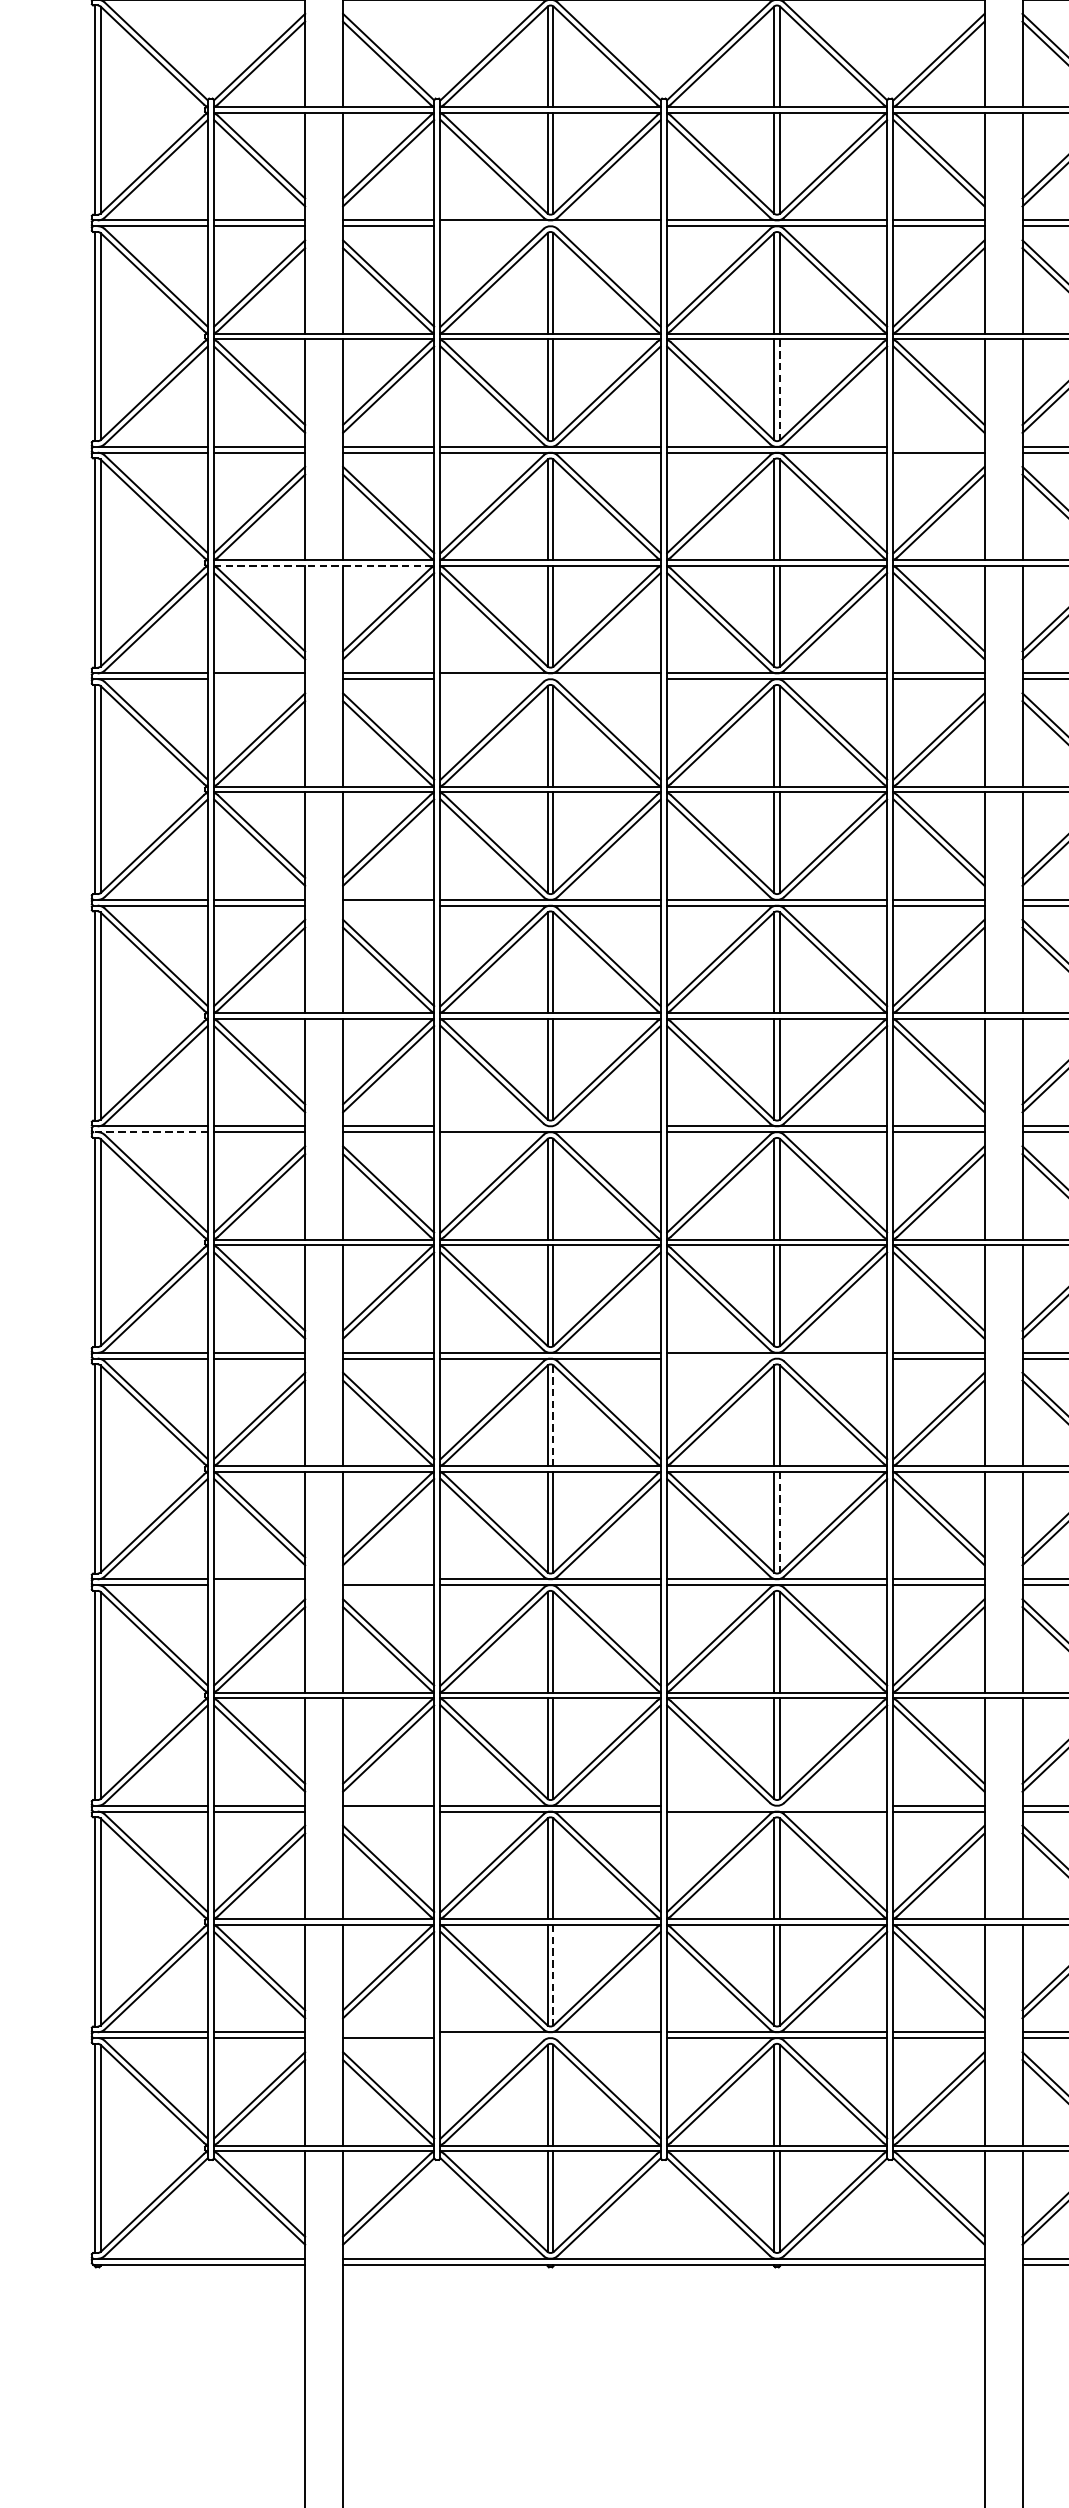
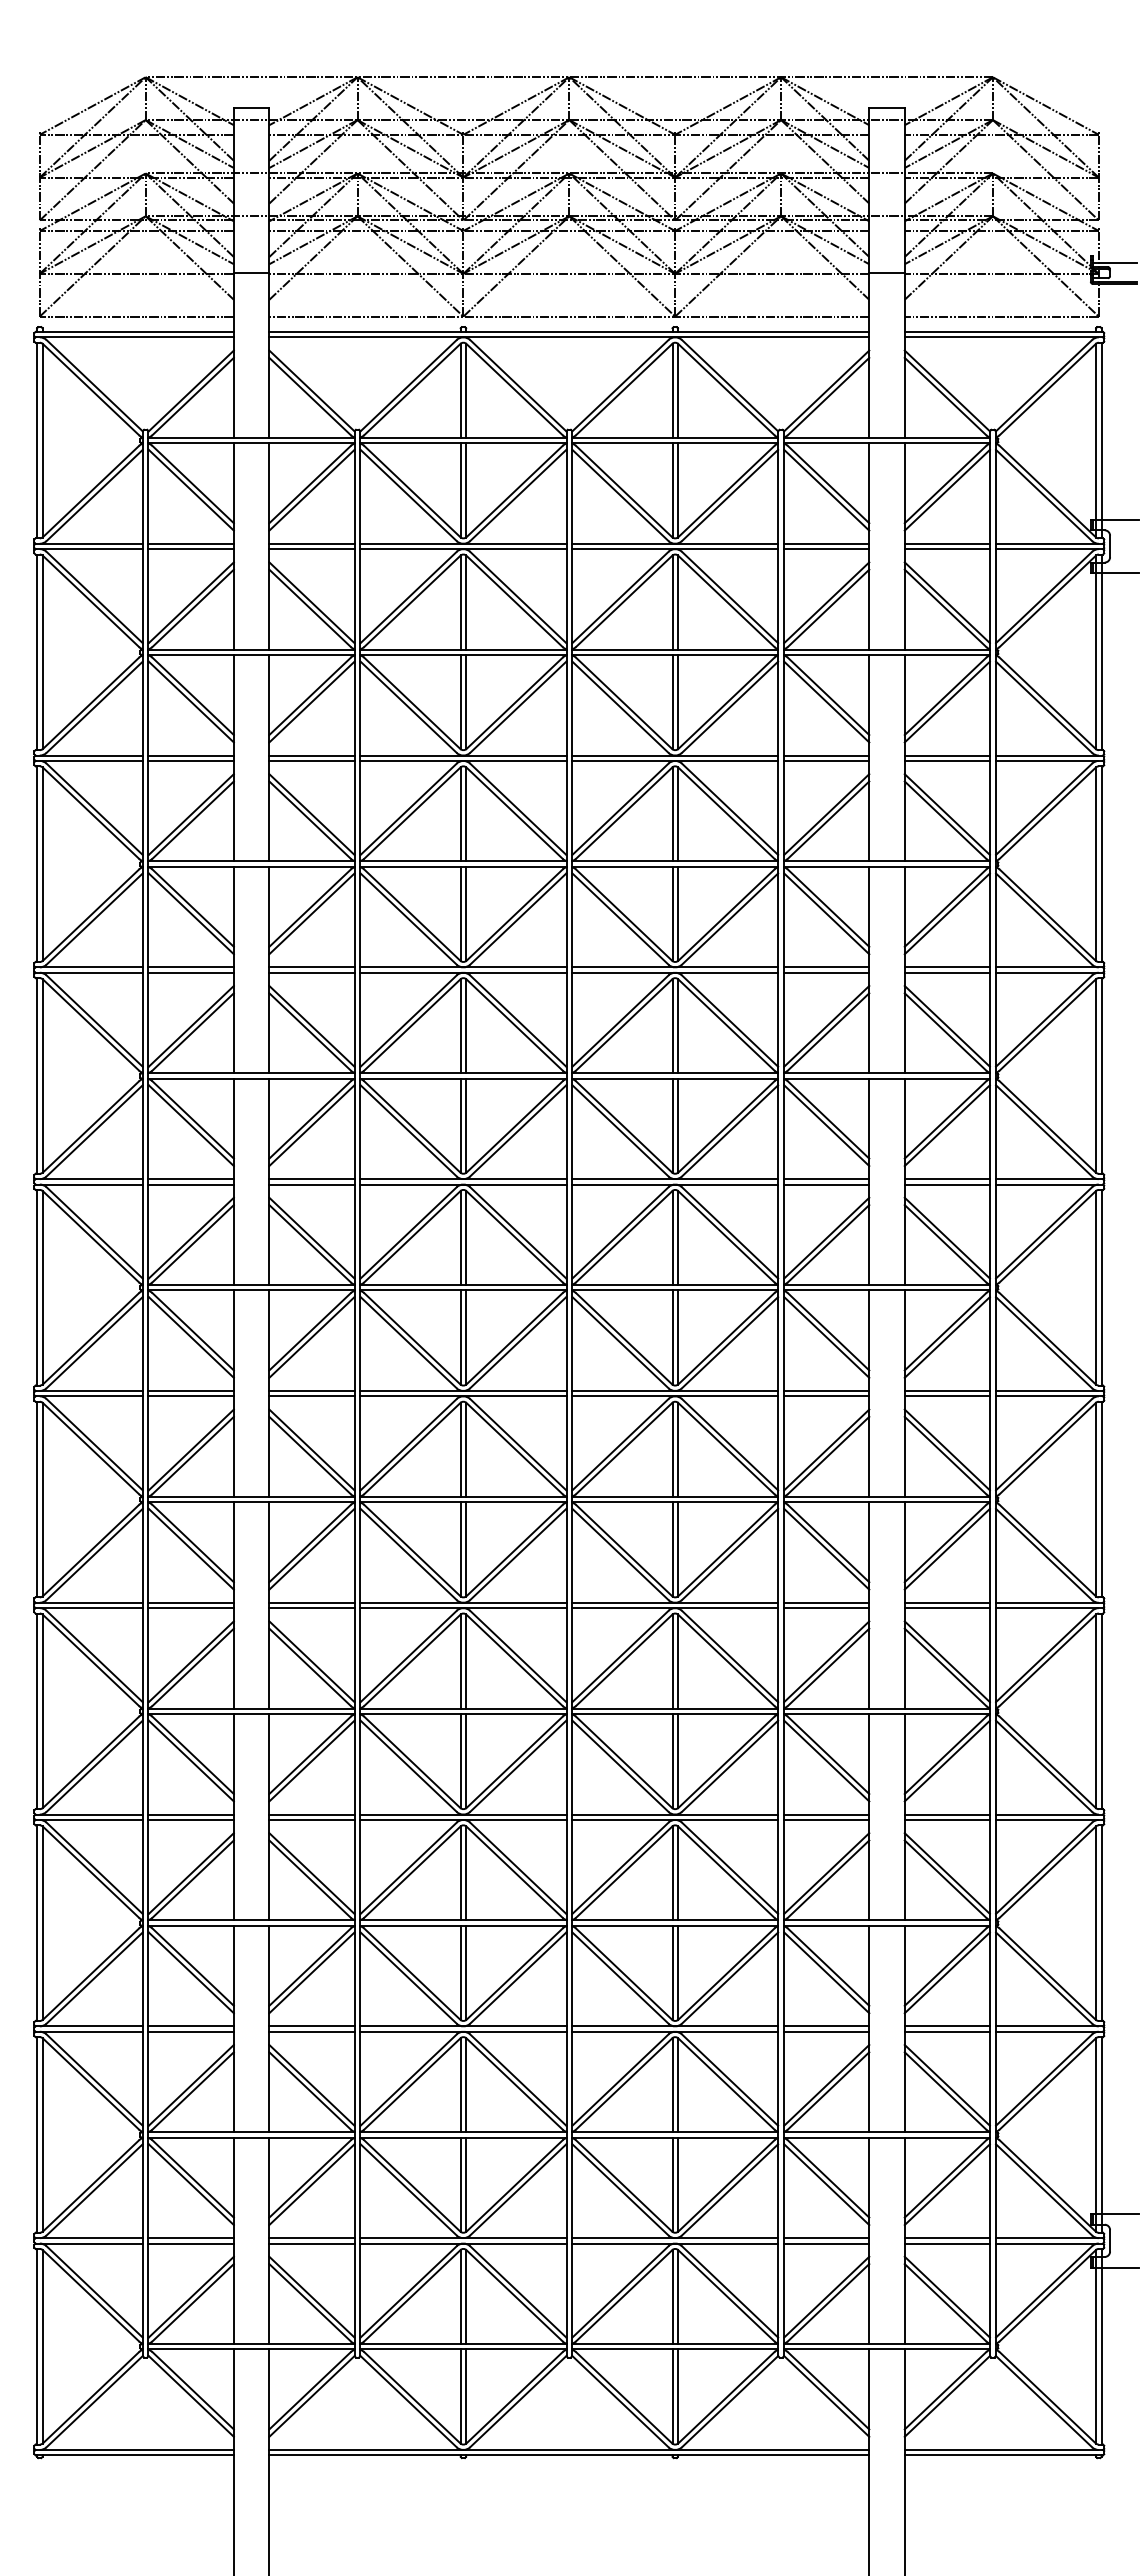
line: (550, 226) -> (463, 549), added
line: (779, 390) -> (677, 702), dashed -> solid
line: (938, 446) -> (826, 755), added
line: (325, 565) -> (252, 866), dashed -> solid
line: (258, 678) -> (190, 972), added
line: (550, 678) -> (463, 972), added
line: (388, 905) -> (311, 1184), added
line: (550, 1125) -> (463, 1390), added
line: (150, 1132) -> (89, 1396), dashed -> solid
line: (777, 1358) -> (675, 1608), added
line: (553, 1416) -> (466, 1662), dashed -> solid
line: (779, 1522) -> (677, 1761), dashed -> solid
line: (388, 1579) -> (311, 1814), added
line: (258, 1584) -> (190, 1819), added
line: (777, 1805) -> (675, 2026), added
line: (388, 1811) -> (311, 2031), added
line: (553, 1975) -> (466, 2185), dashed -> solid
line: (388, 2032) -> (311, 2238), added
line: (550, 2037) -> (463, 2243), added

